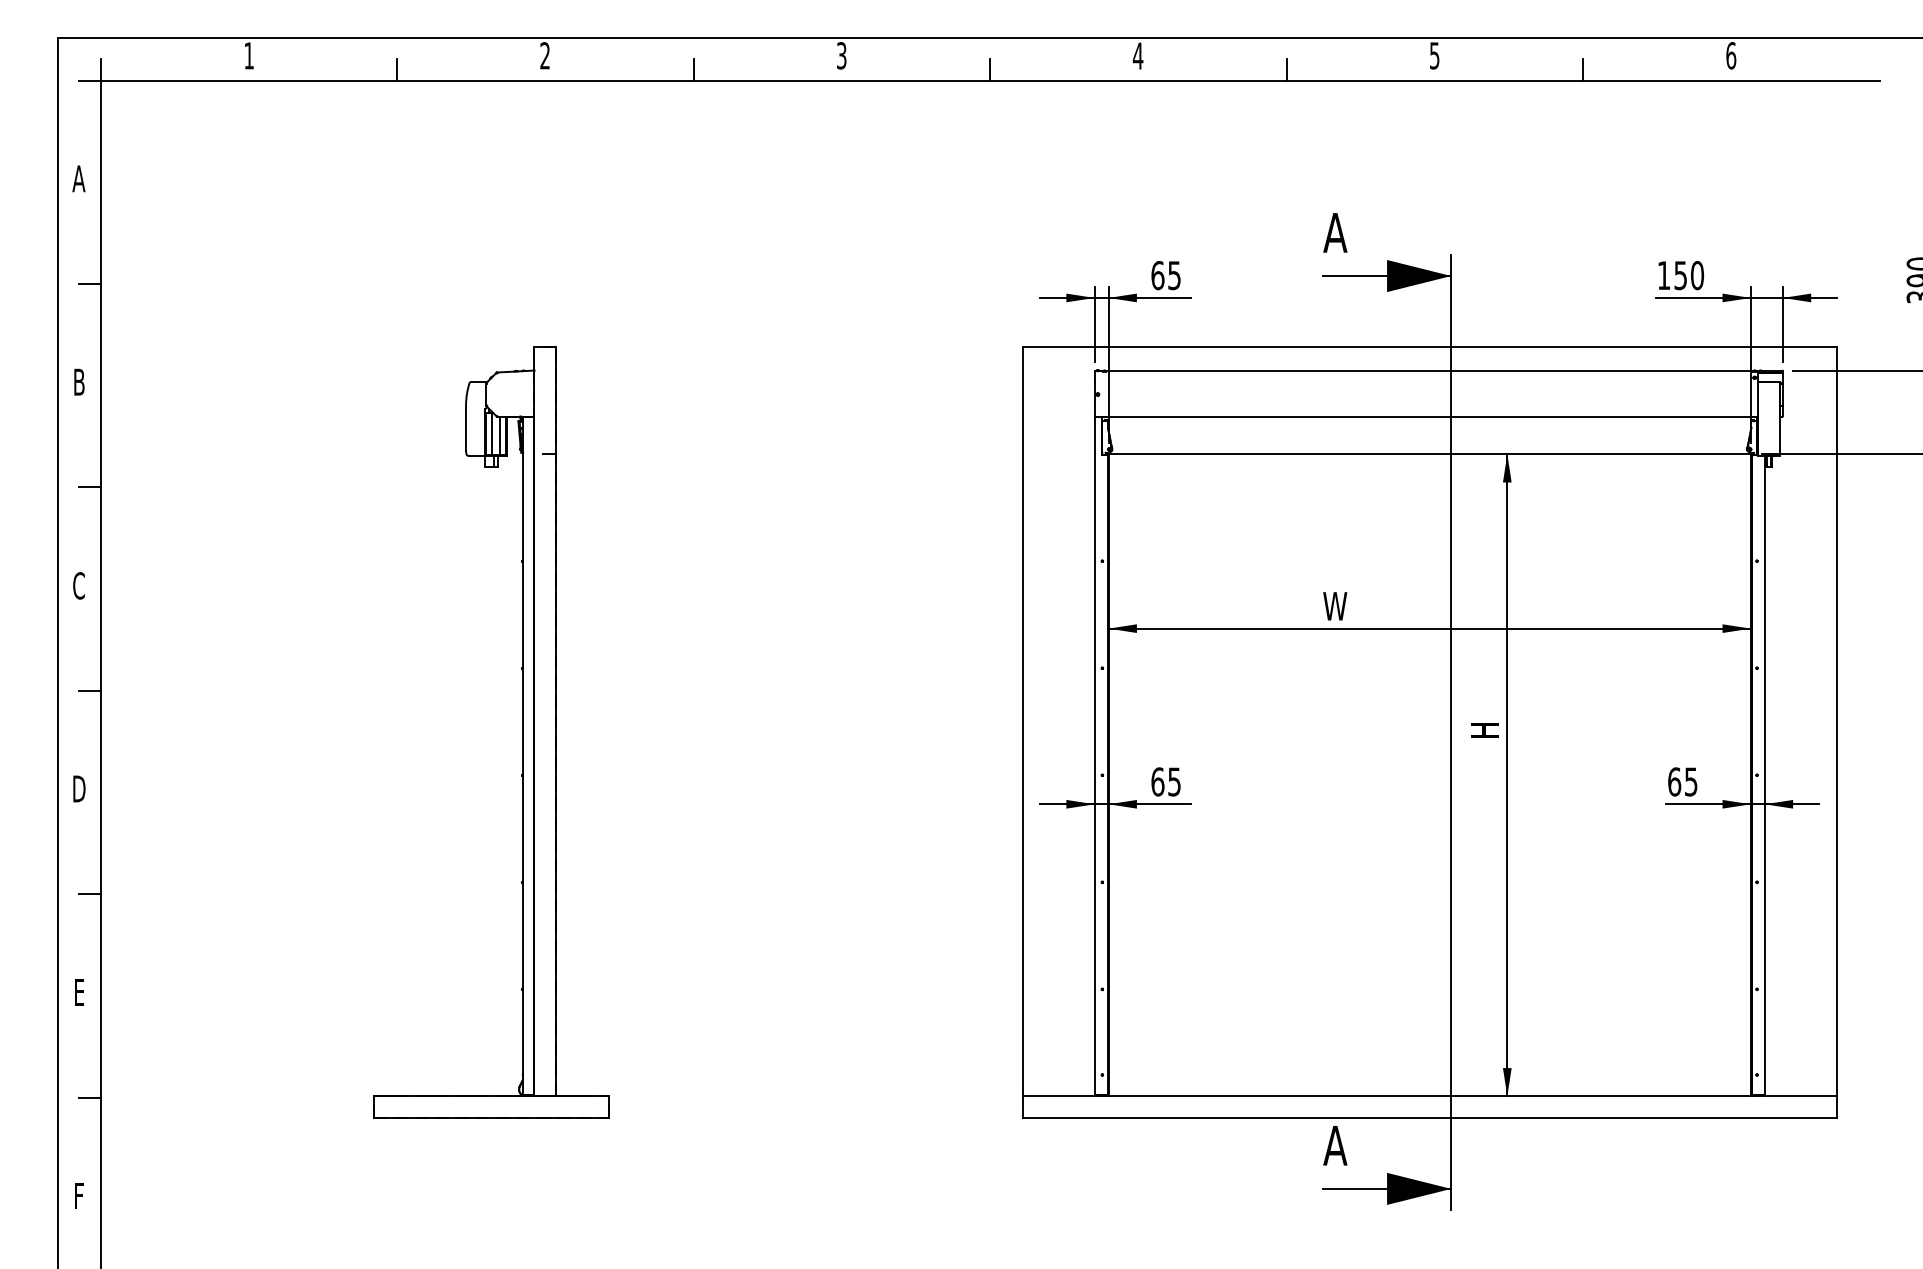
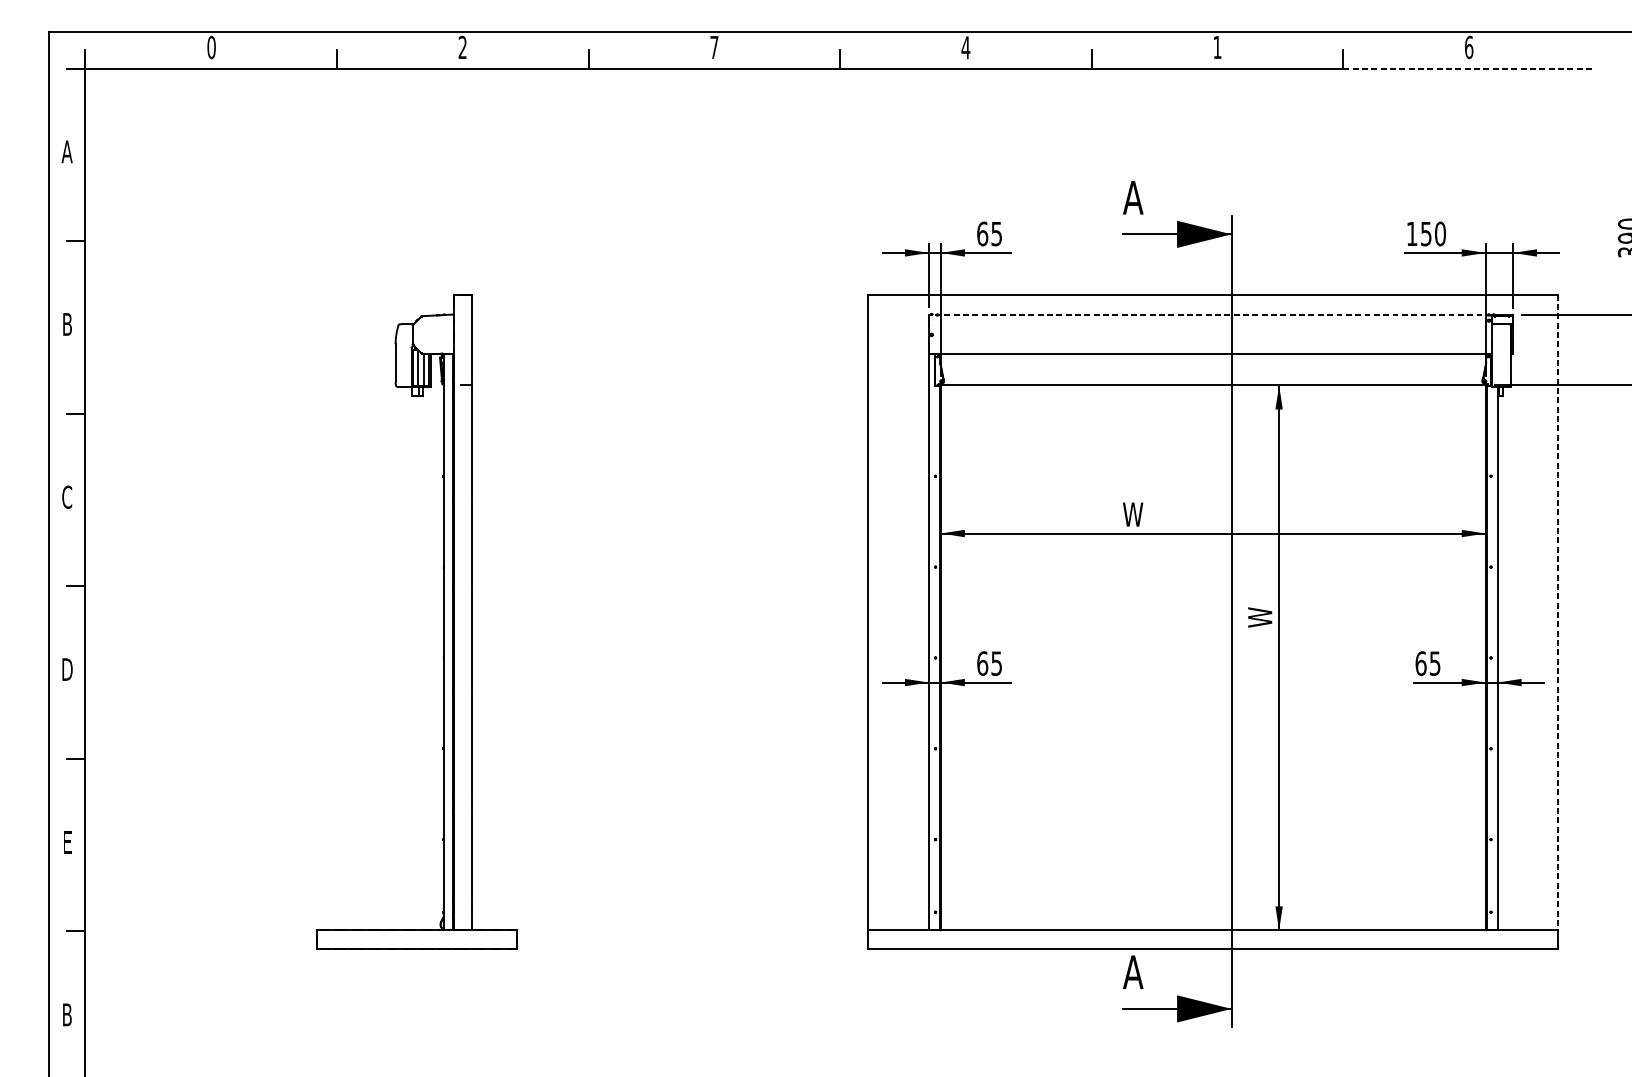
text: (249, 55) -> (211, 47), 1 -> 0
text: (841, 55) -> (714, 47), 3 -> 7
text: (1434, 55) -> (1217, 47), 5 -> 1
line: (1731, 80) -> (1469, 68), solid -> dashed
line: (1428, 370) -> (1212, 314), solid -> dashed
line: (1836, 721) -> (1558, 612), solid -> dashed
text: (1484, 727) -> (1259, 617), H -> W
text: (79, 1195) -> (67, 1014), F -> B

